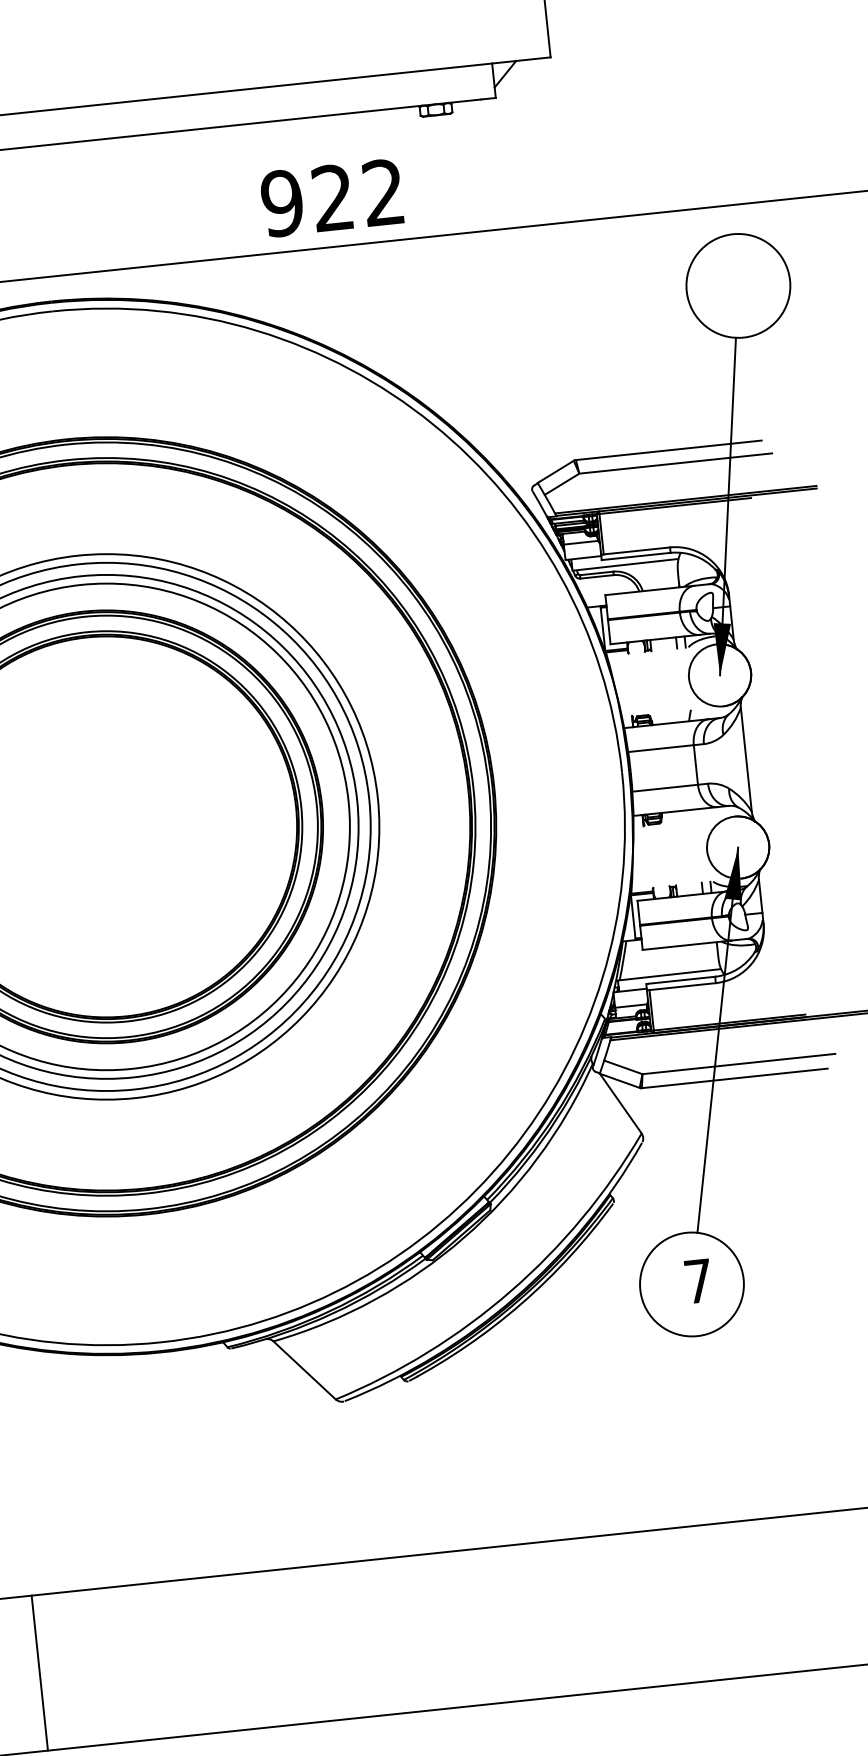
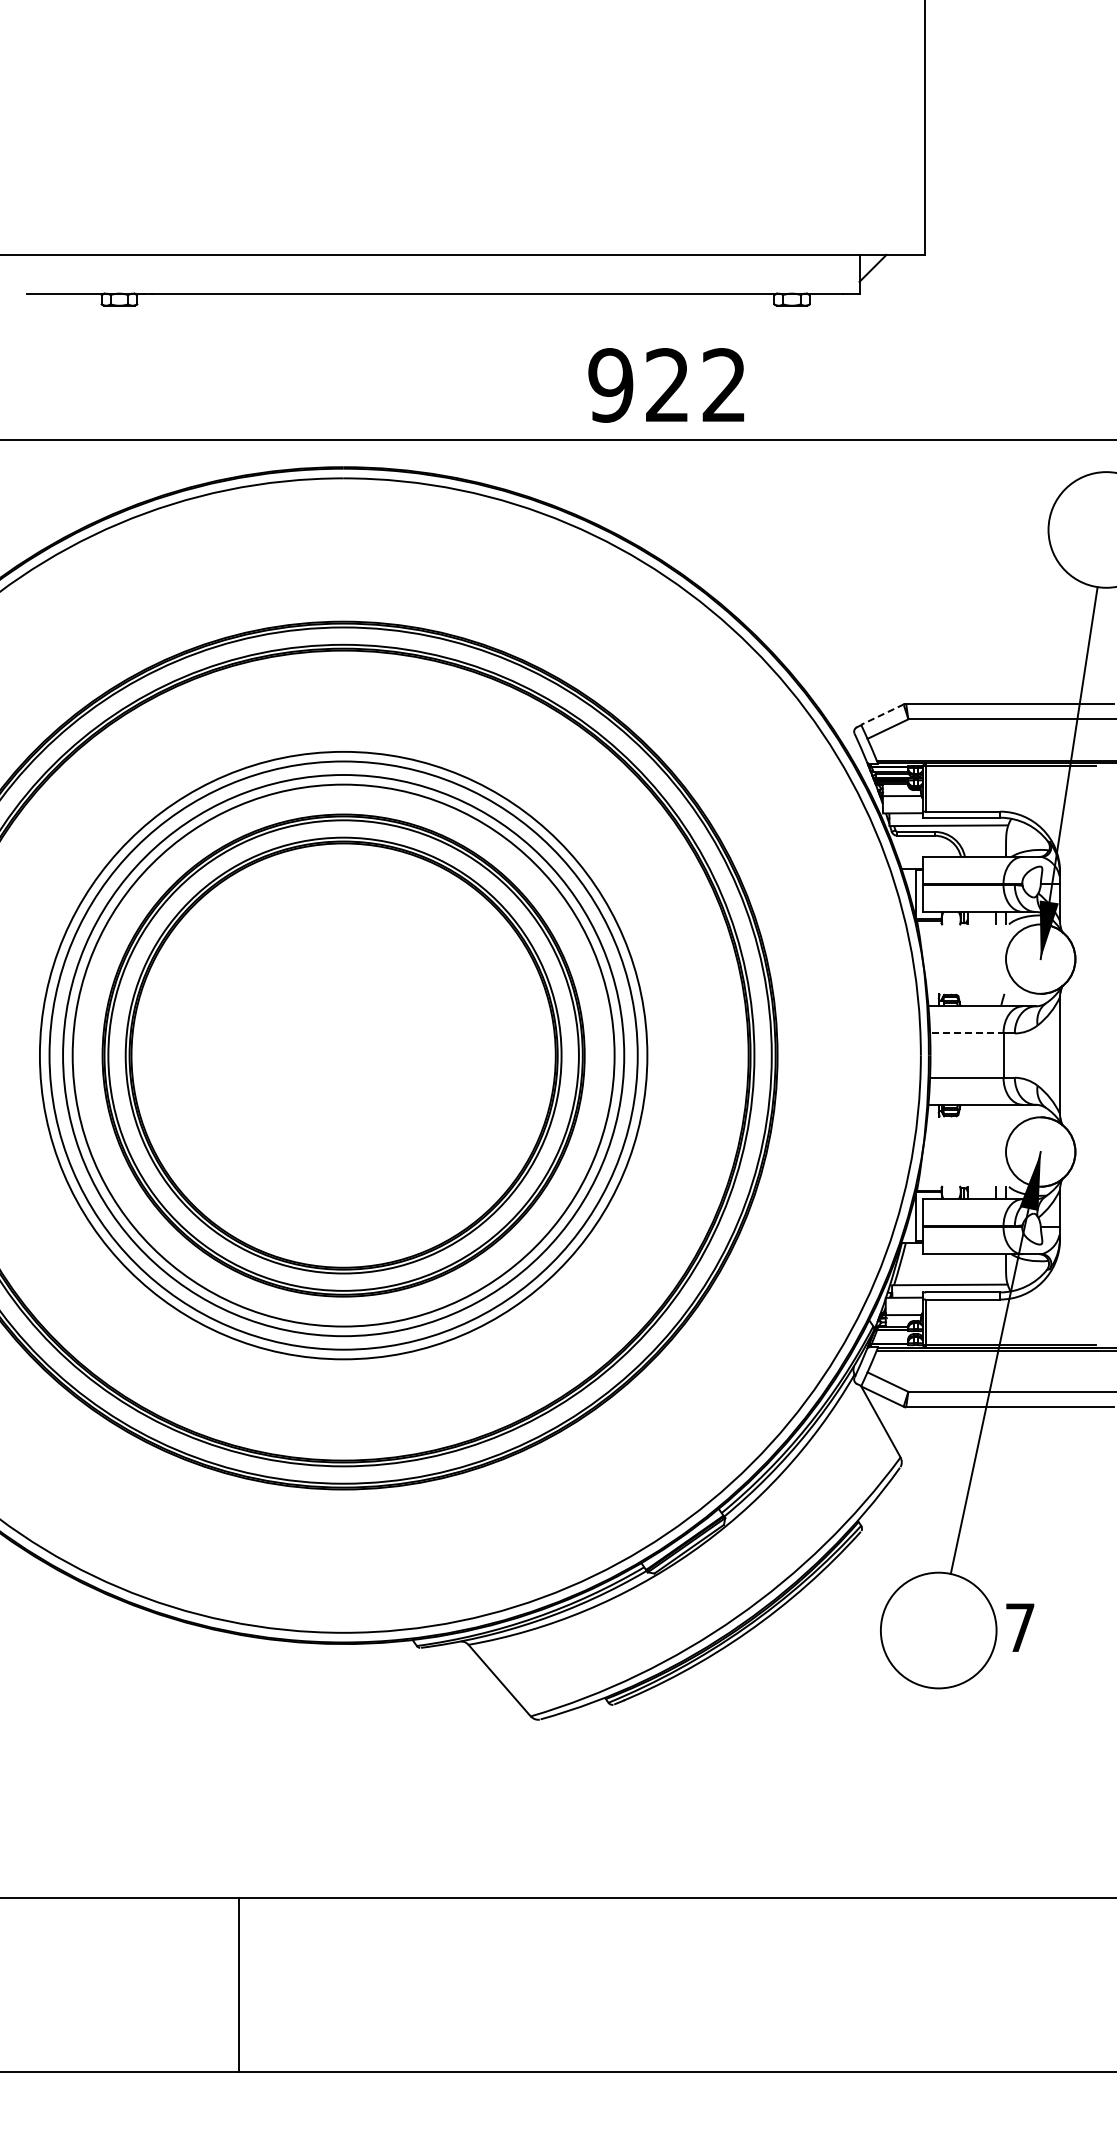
line: (555, 471) -> (882, 714), solid -> dashed
line: (661, 748) -> (967, 1033), solid -> dashed
text: (698, 1281) -> (1020, 1627), moved
line: (40, 1672) -> (239, 1984), moved

